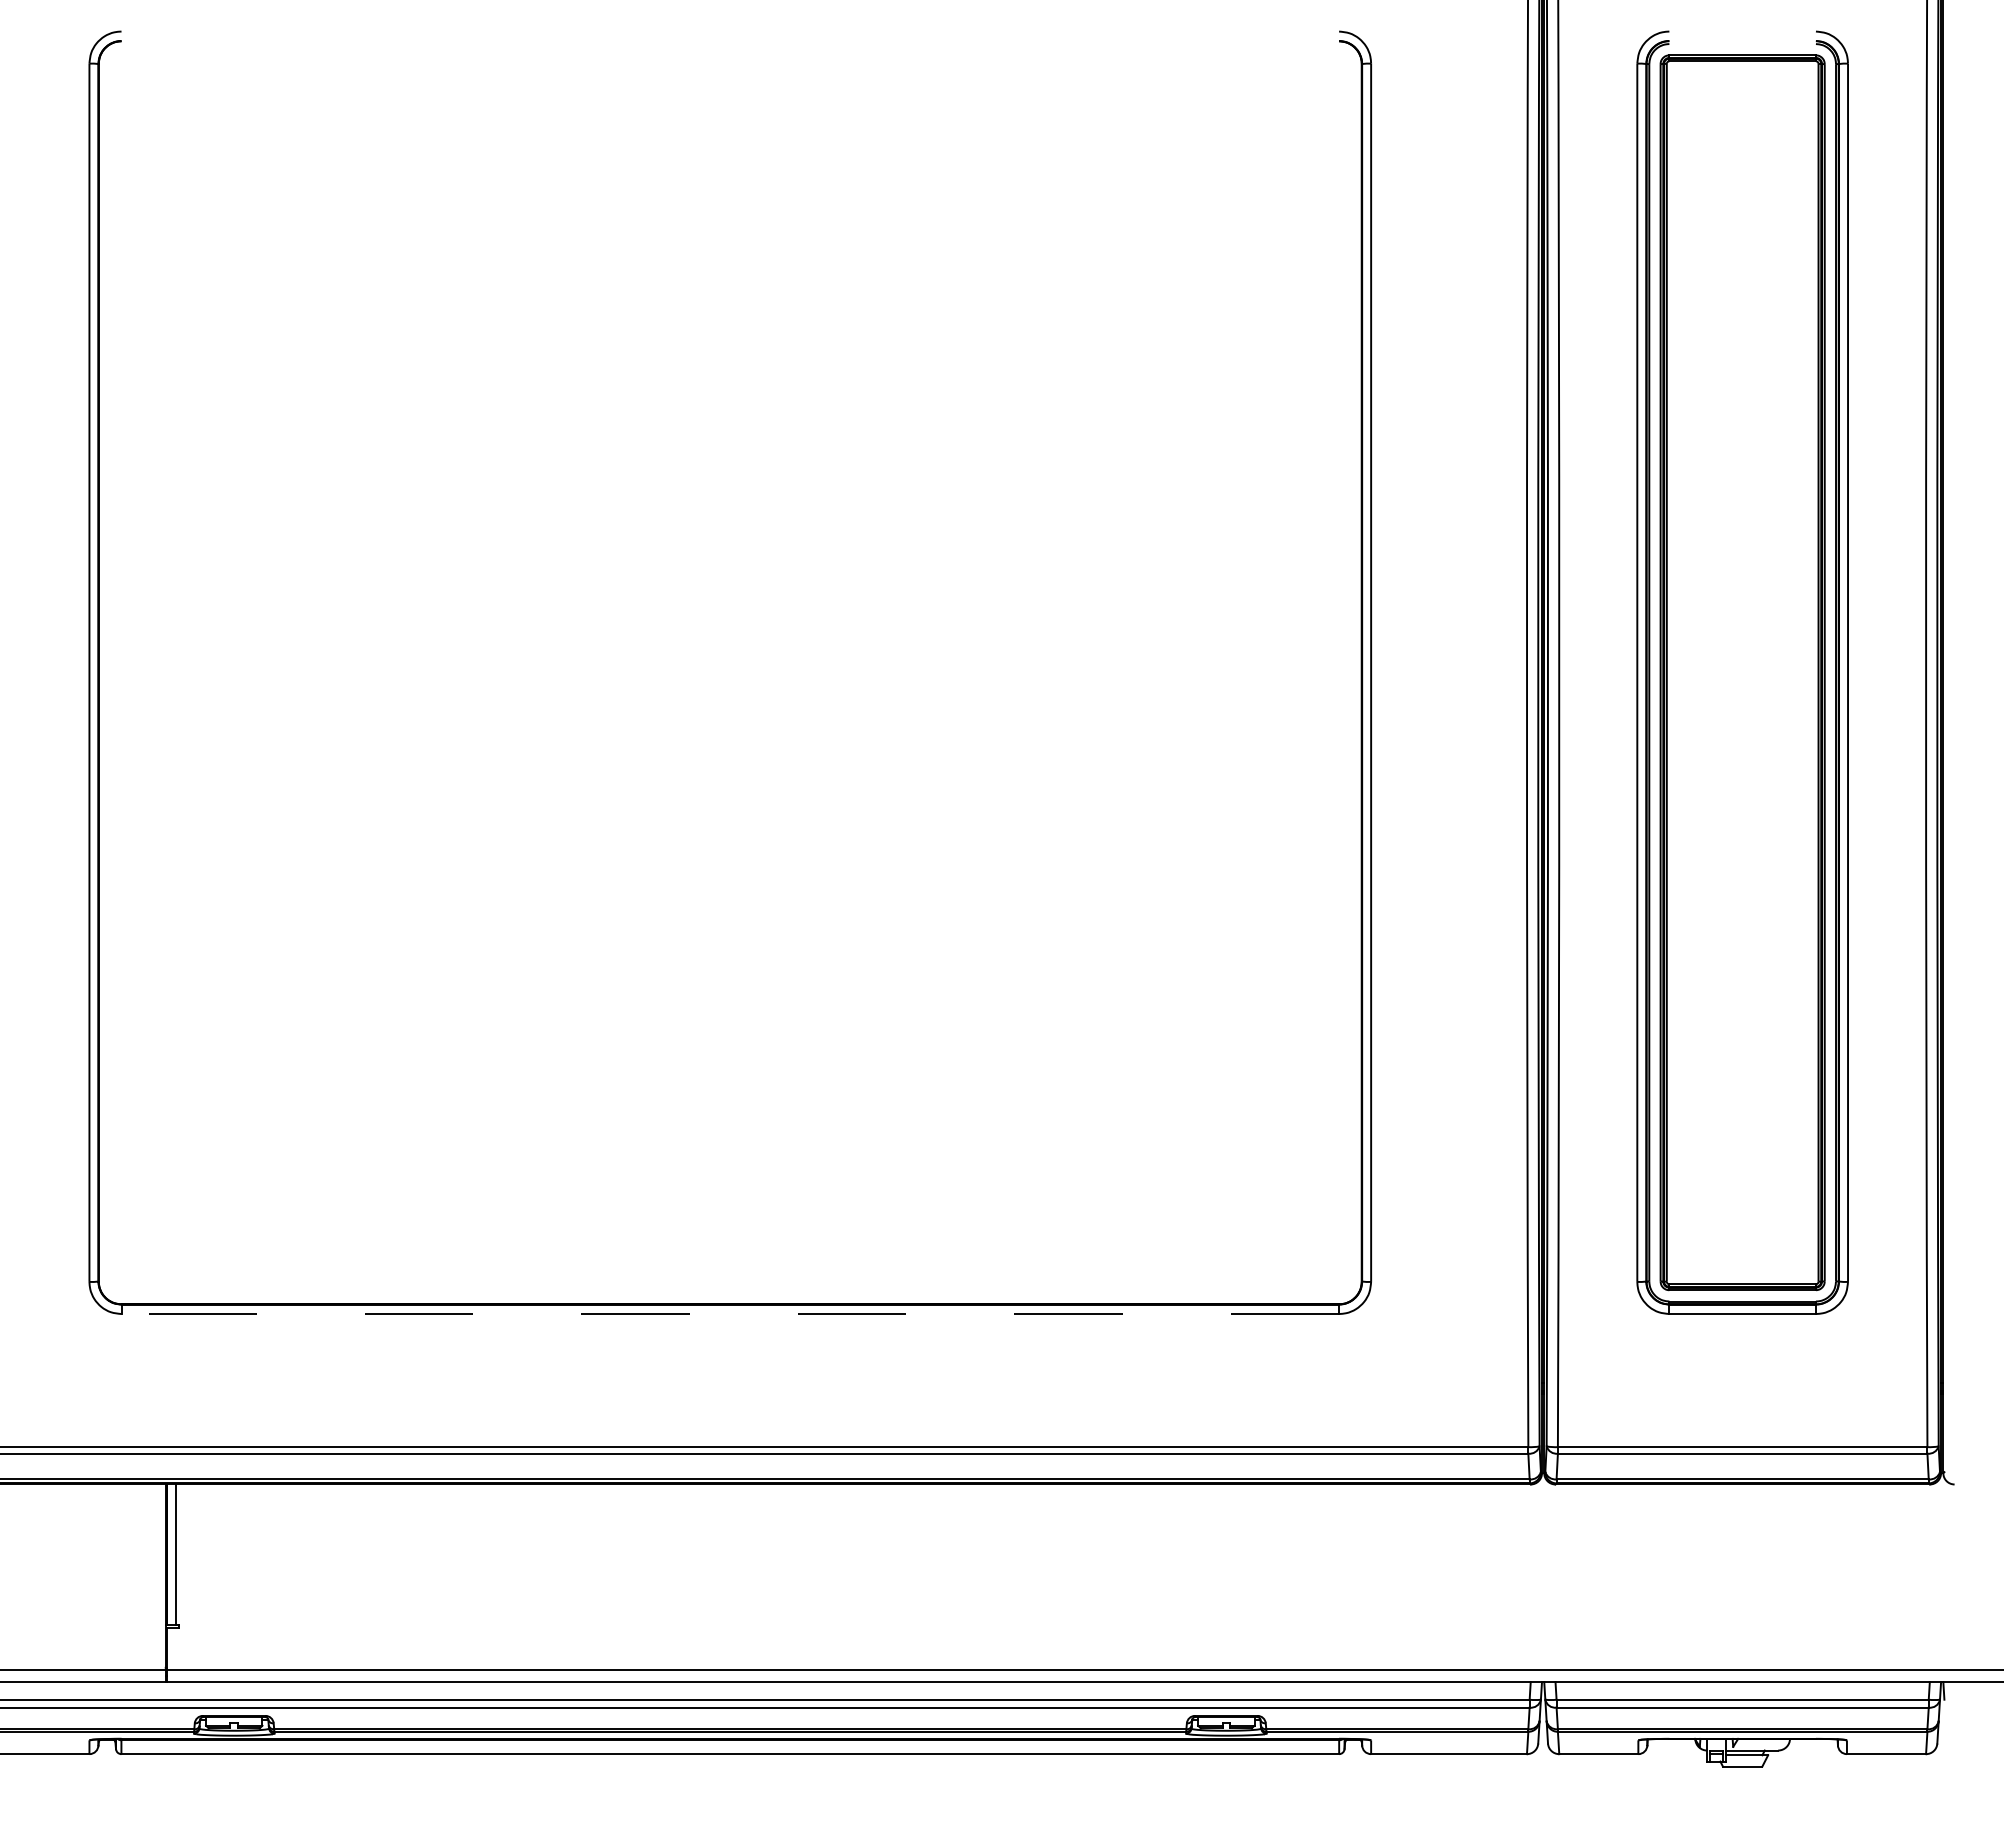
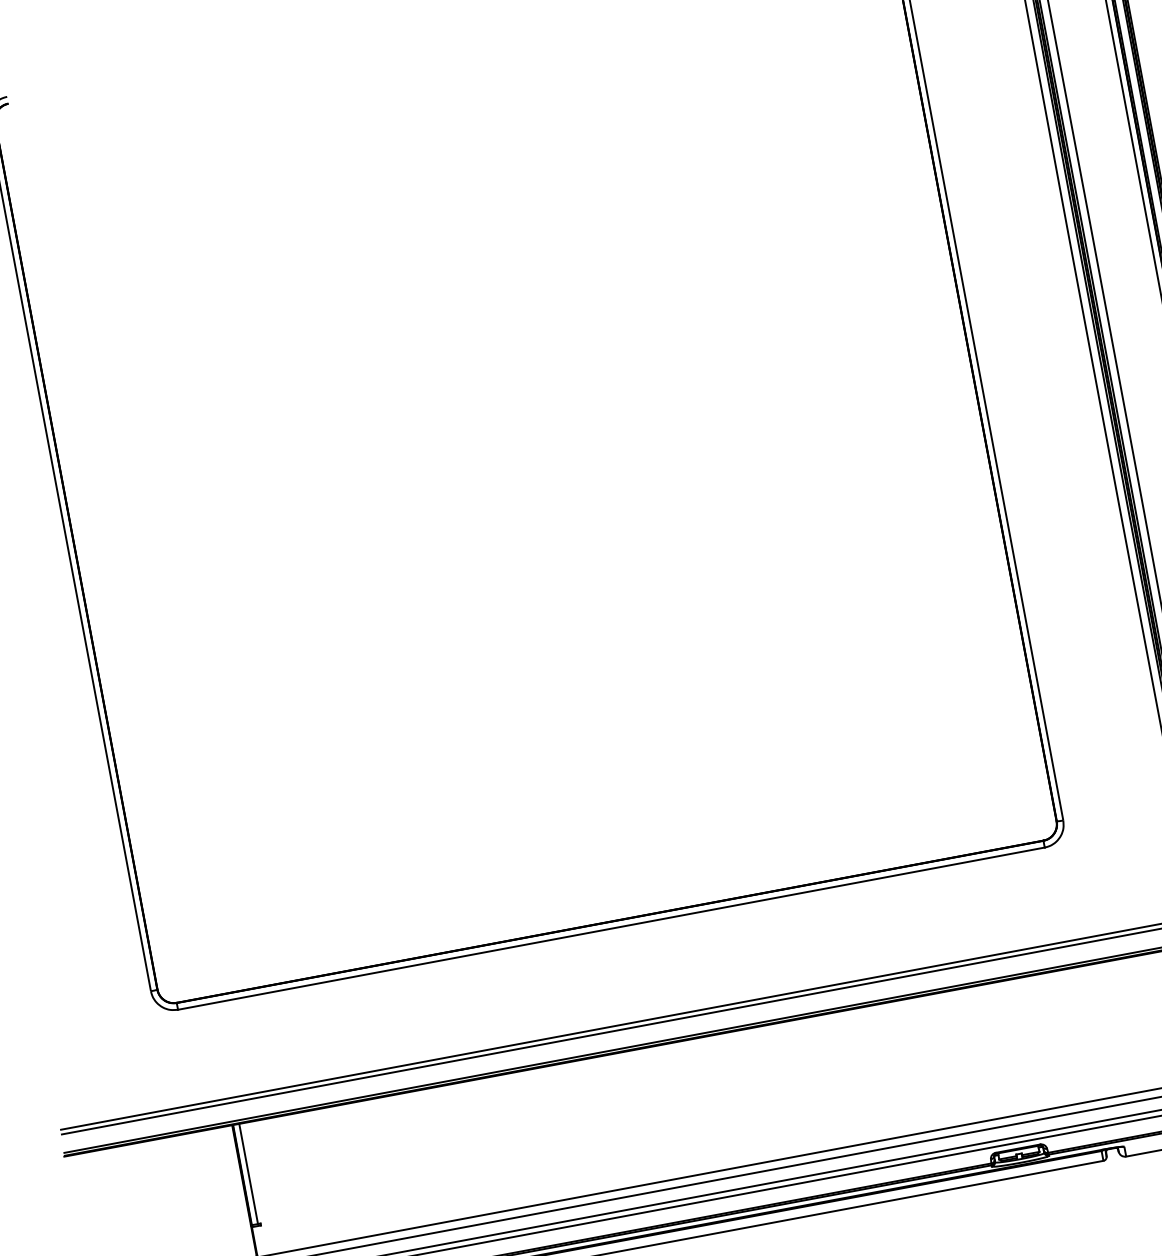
line: (730, 1314) -> (611, 928), dashed -> solid

